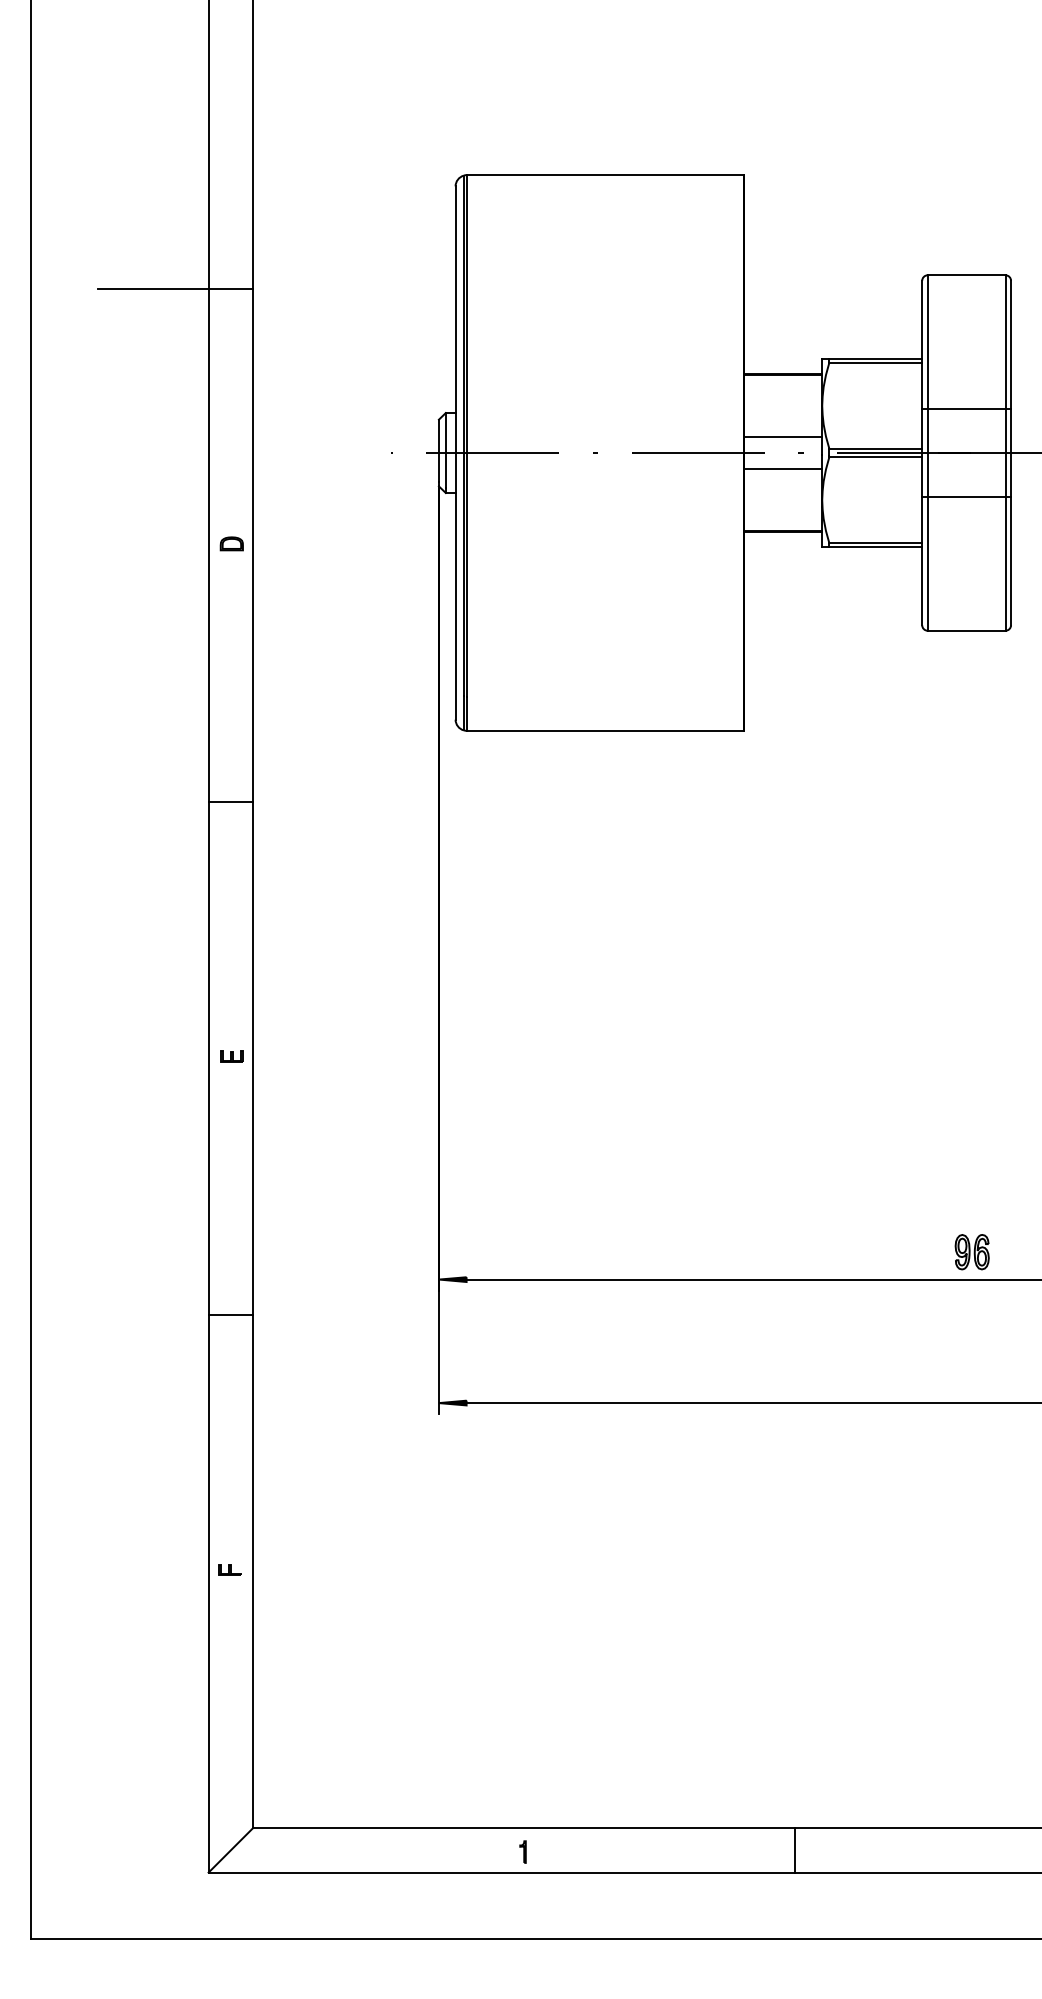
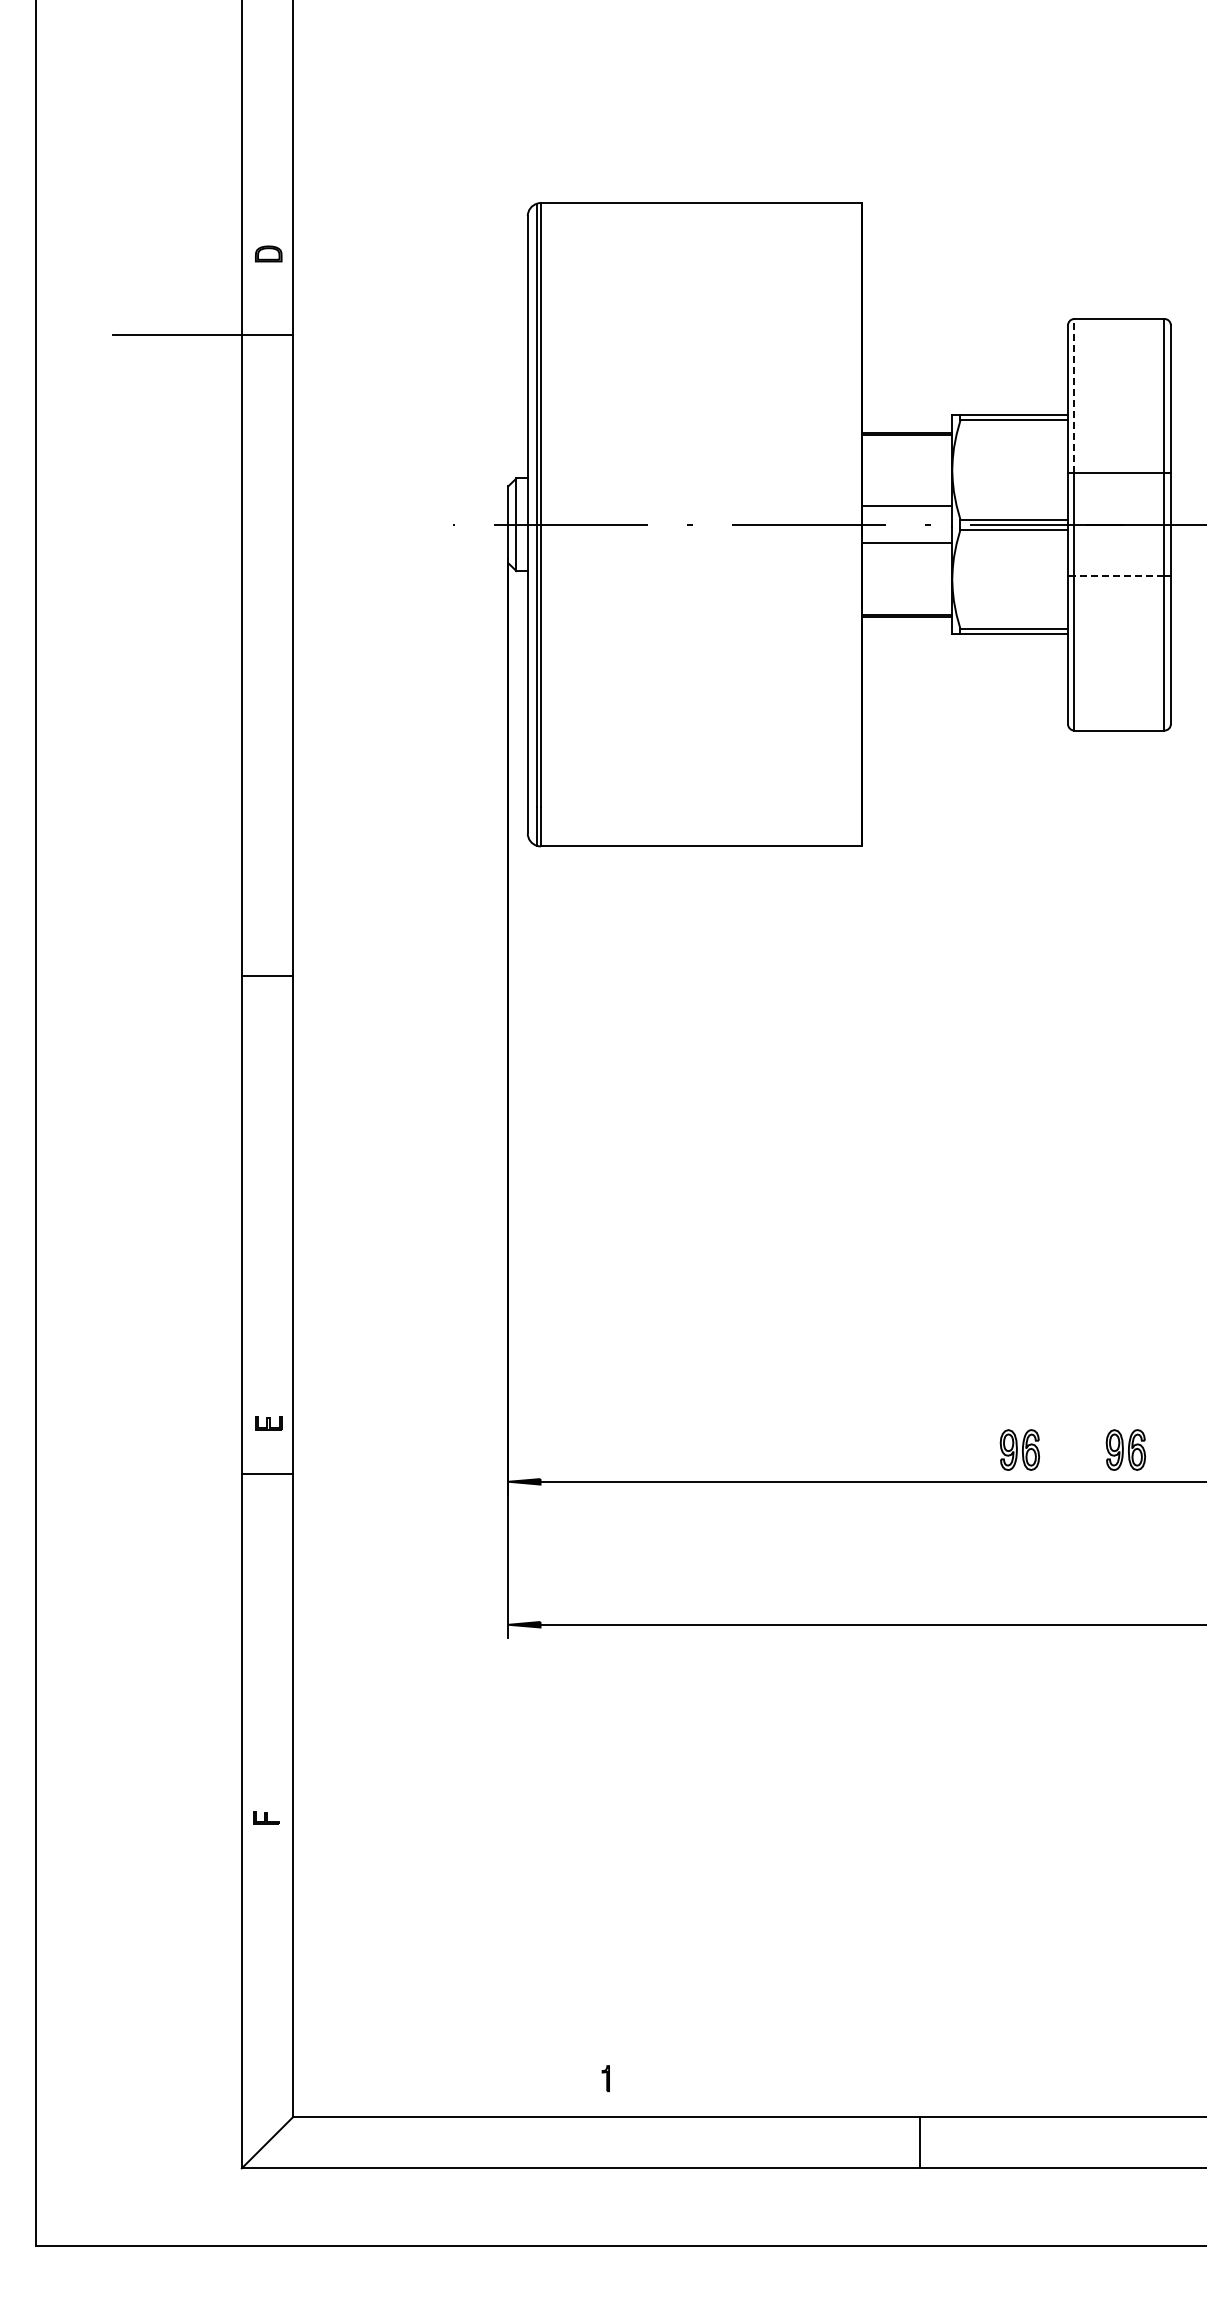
line: (927, 341) -> (1074, 395), solid -> dashed
line: (965, 497) -> (1118, 576), solid -> dashed
part: (231, 543) -> (268, 253), moved
line: (230, 802) -> (267, 976), moved
part: (231, 1056) -> (268, 1423), moved
part: (880, 1251) -> (1019, 1449), added
line: (230, 1315) -> (267, 1474), moved
part: (522, 1851) -> (605, 2078), moved

